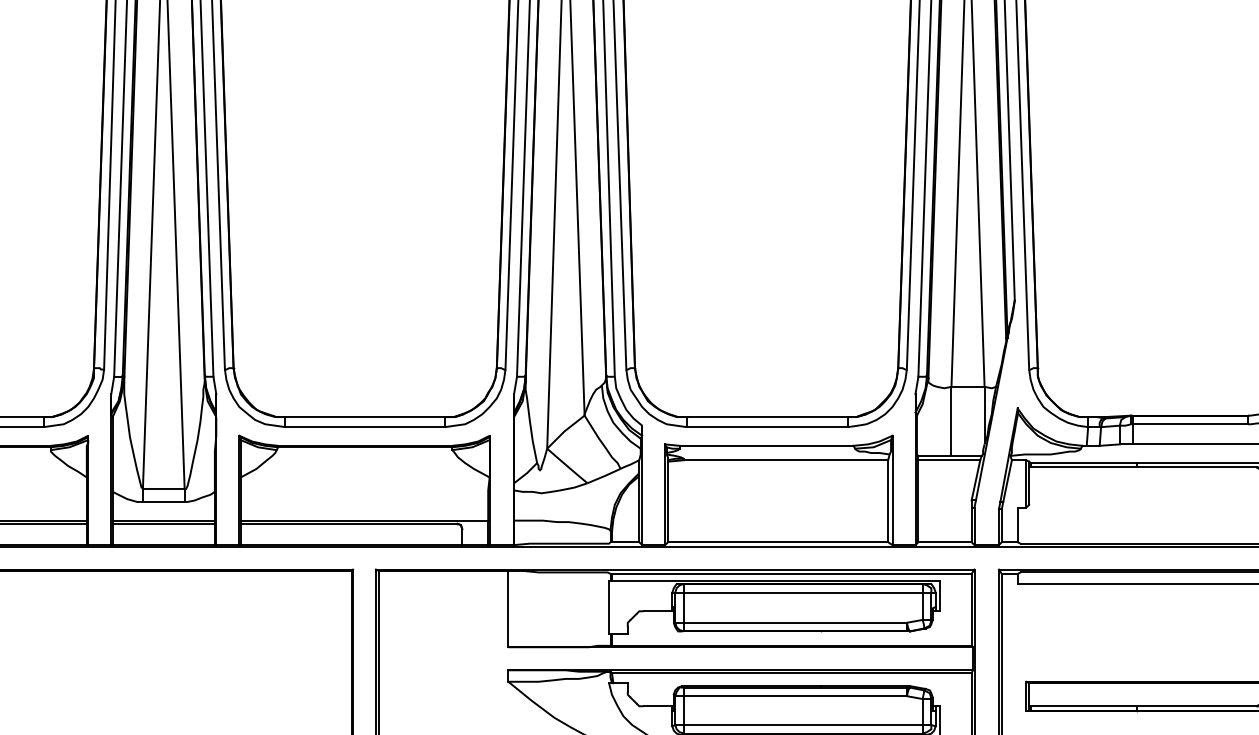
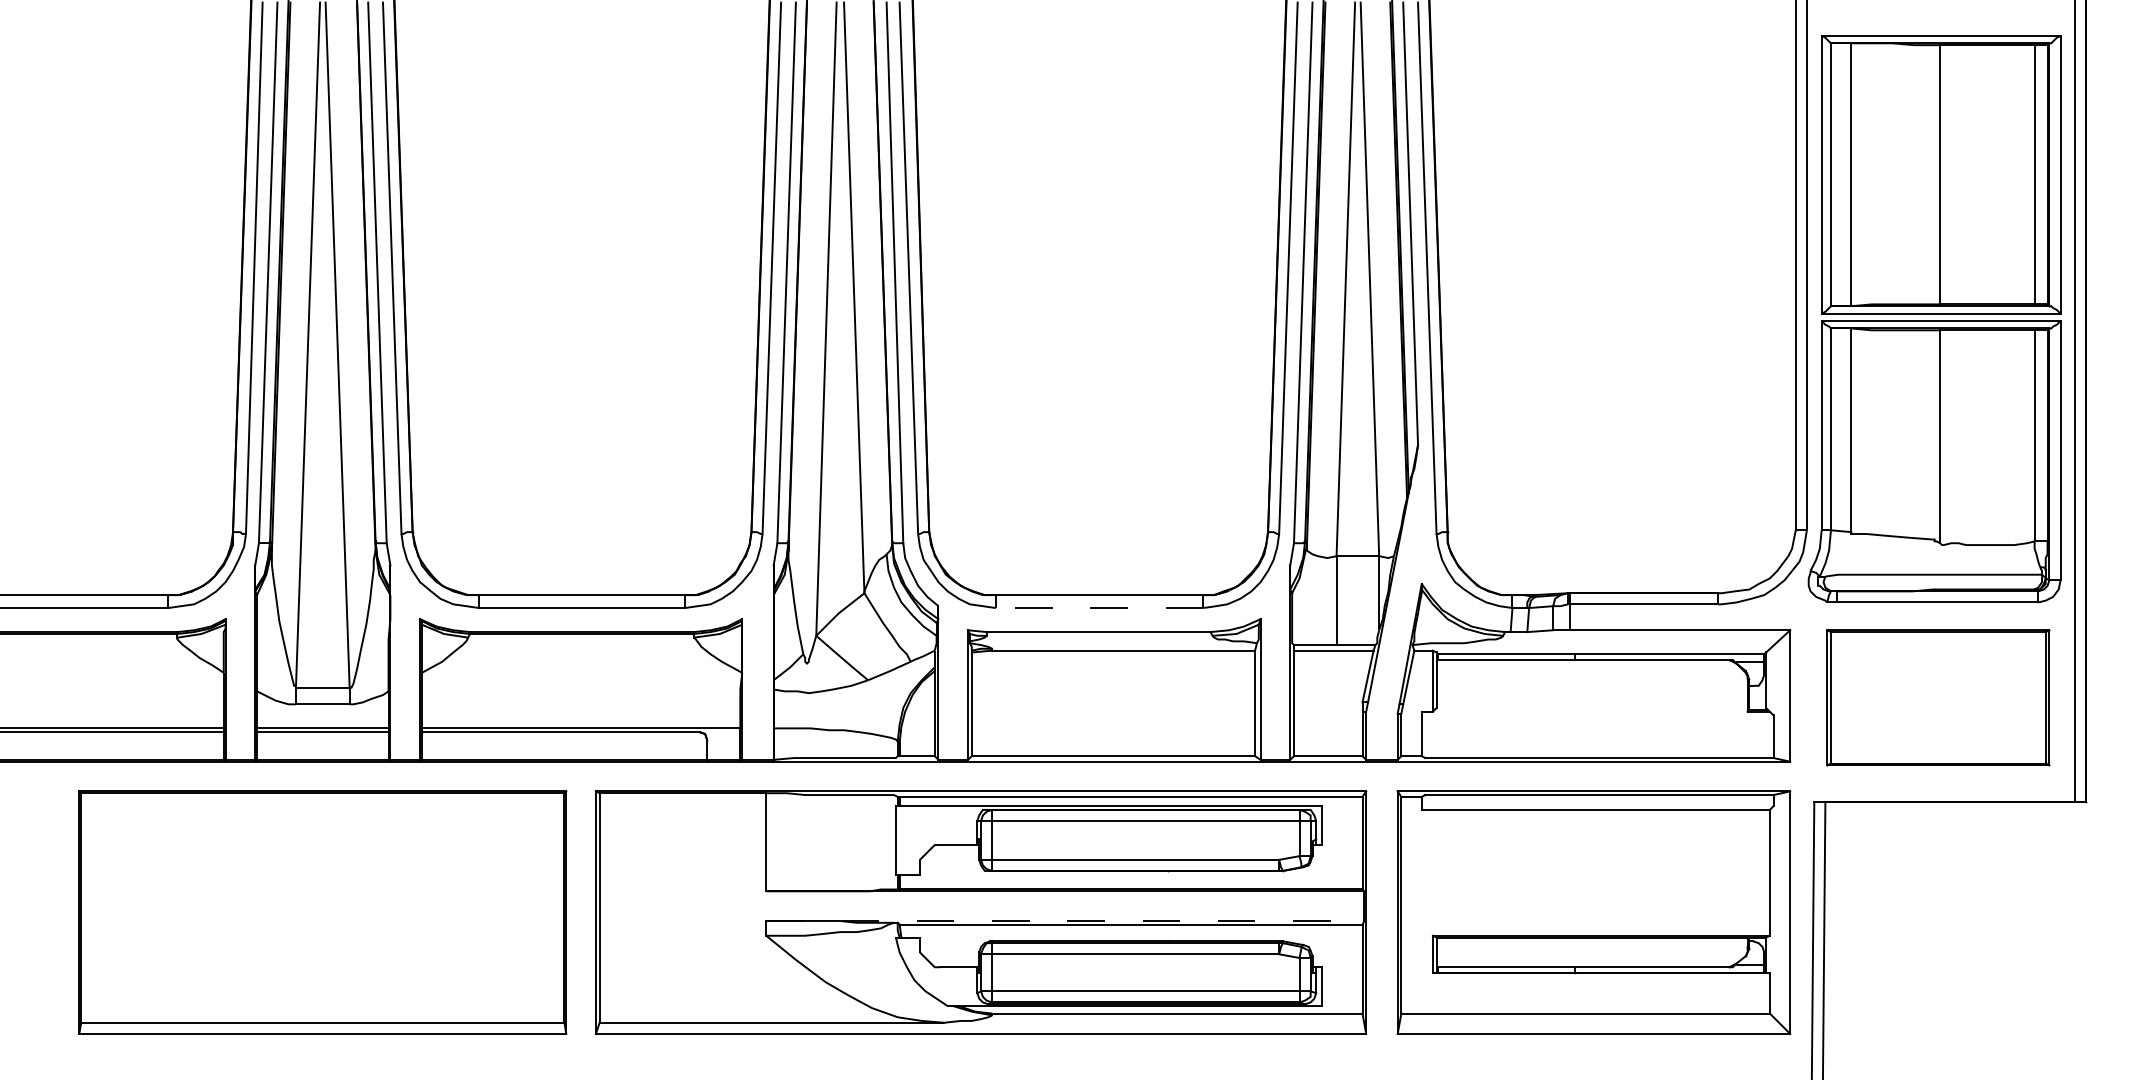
line: (767, 427) -> (1099, 608), solid -> dashed
line: (740, 669) -> (1065, 920), solid -> dashed

